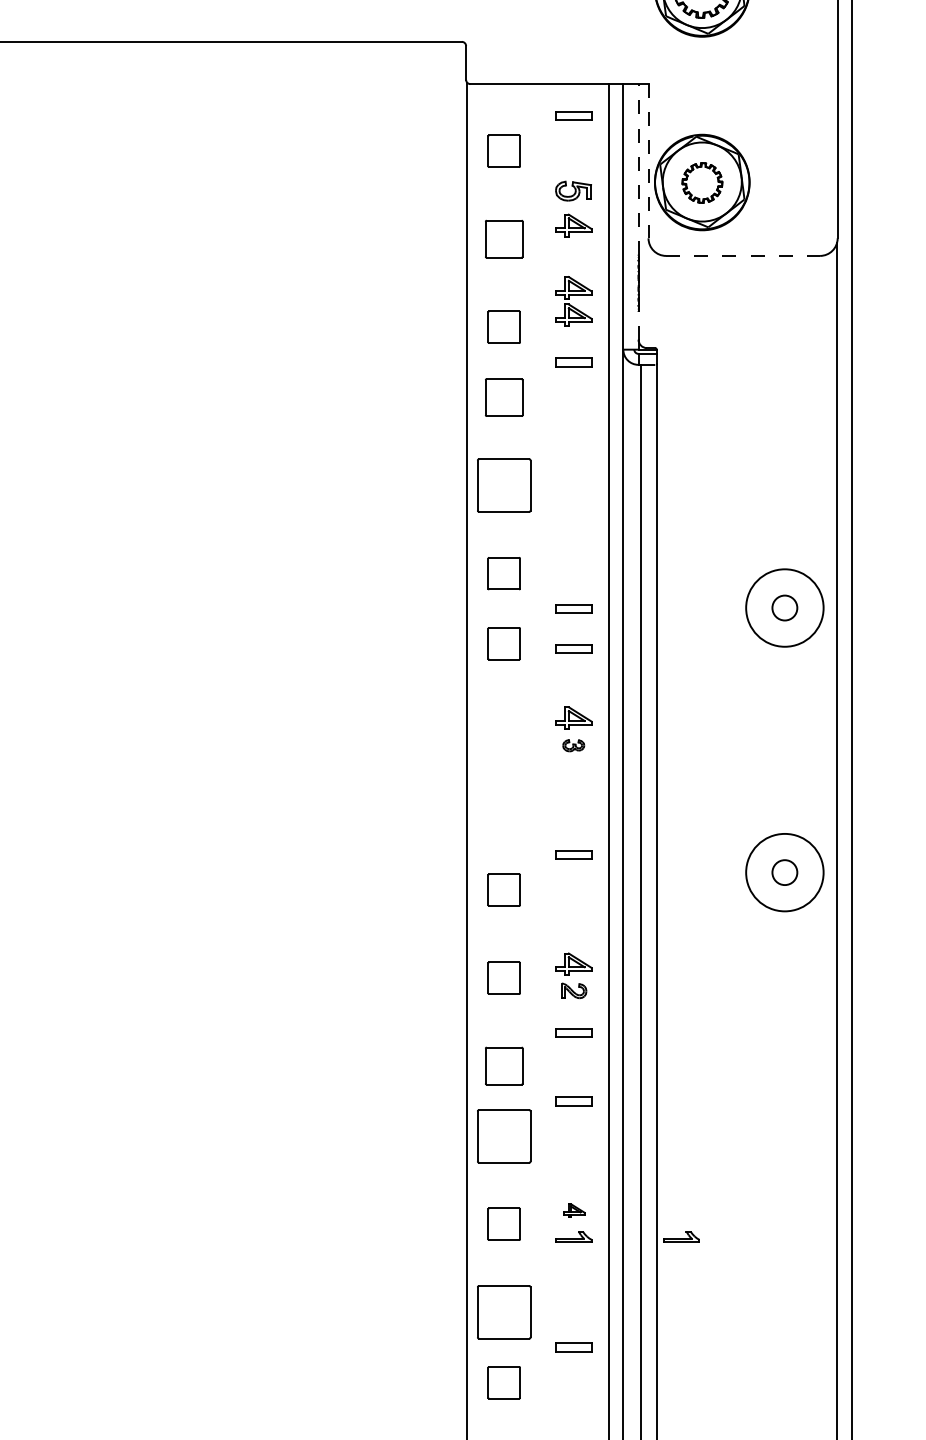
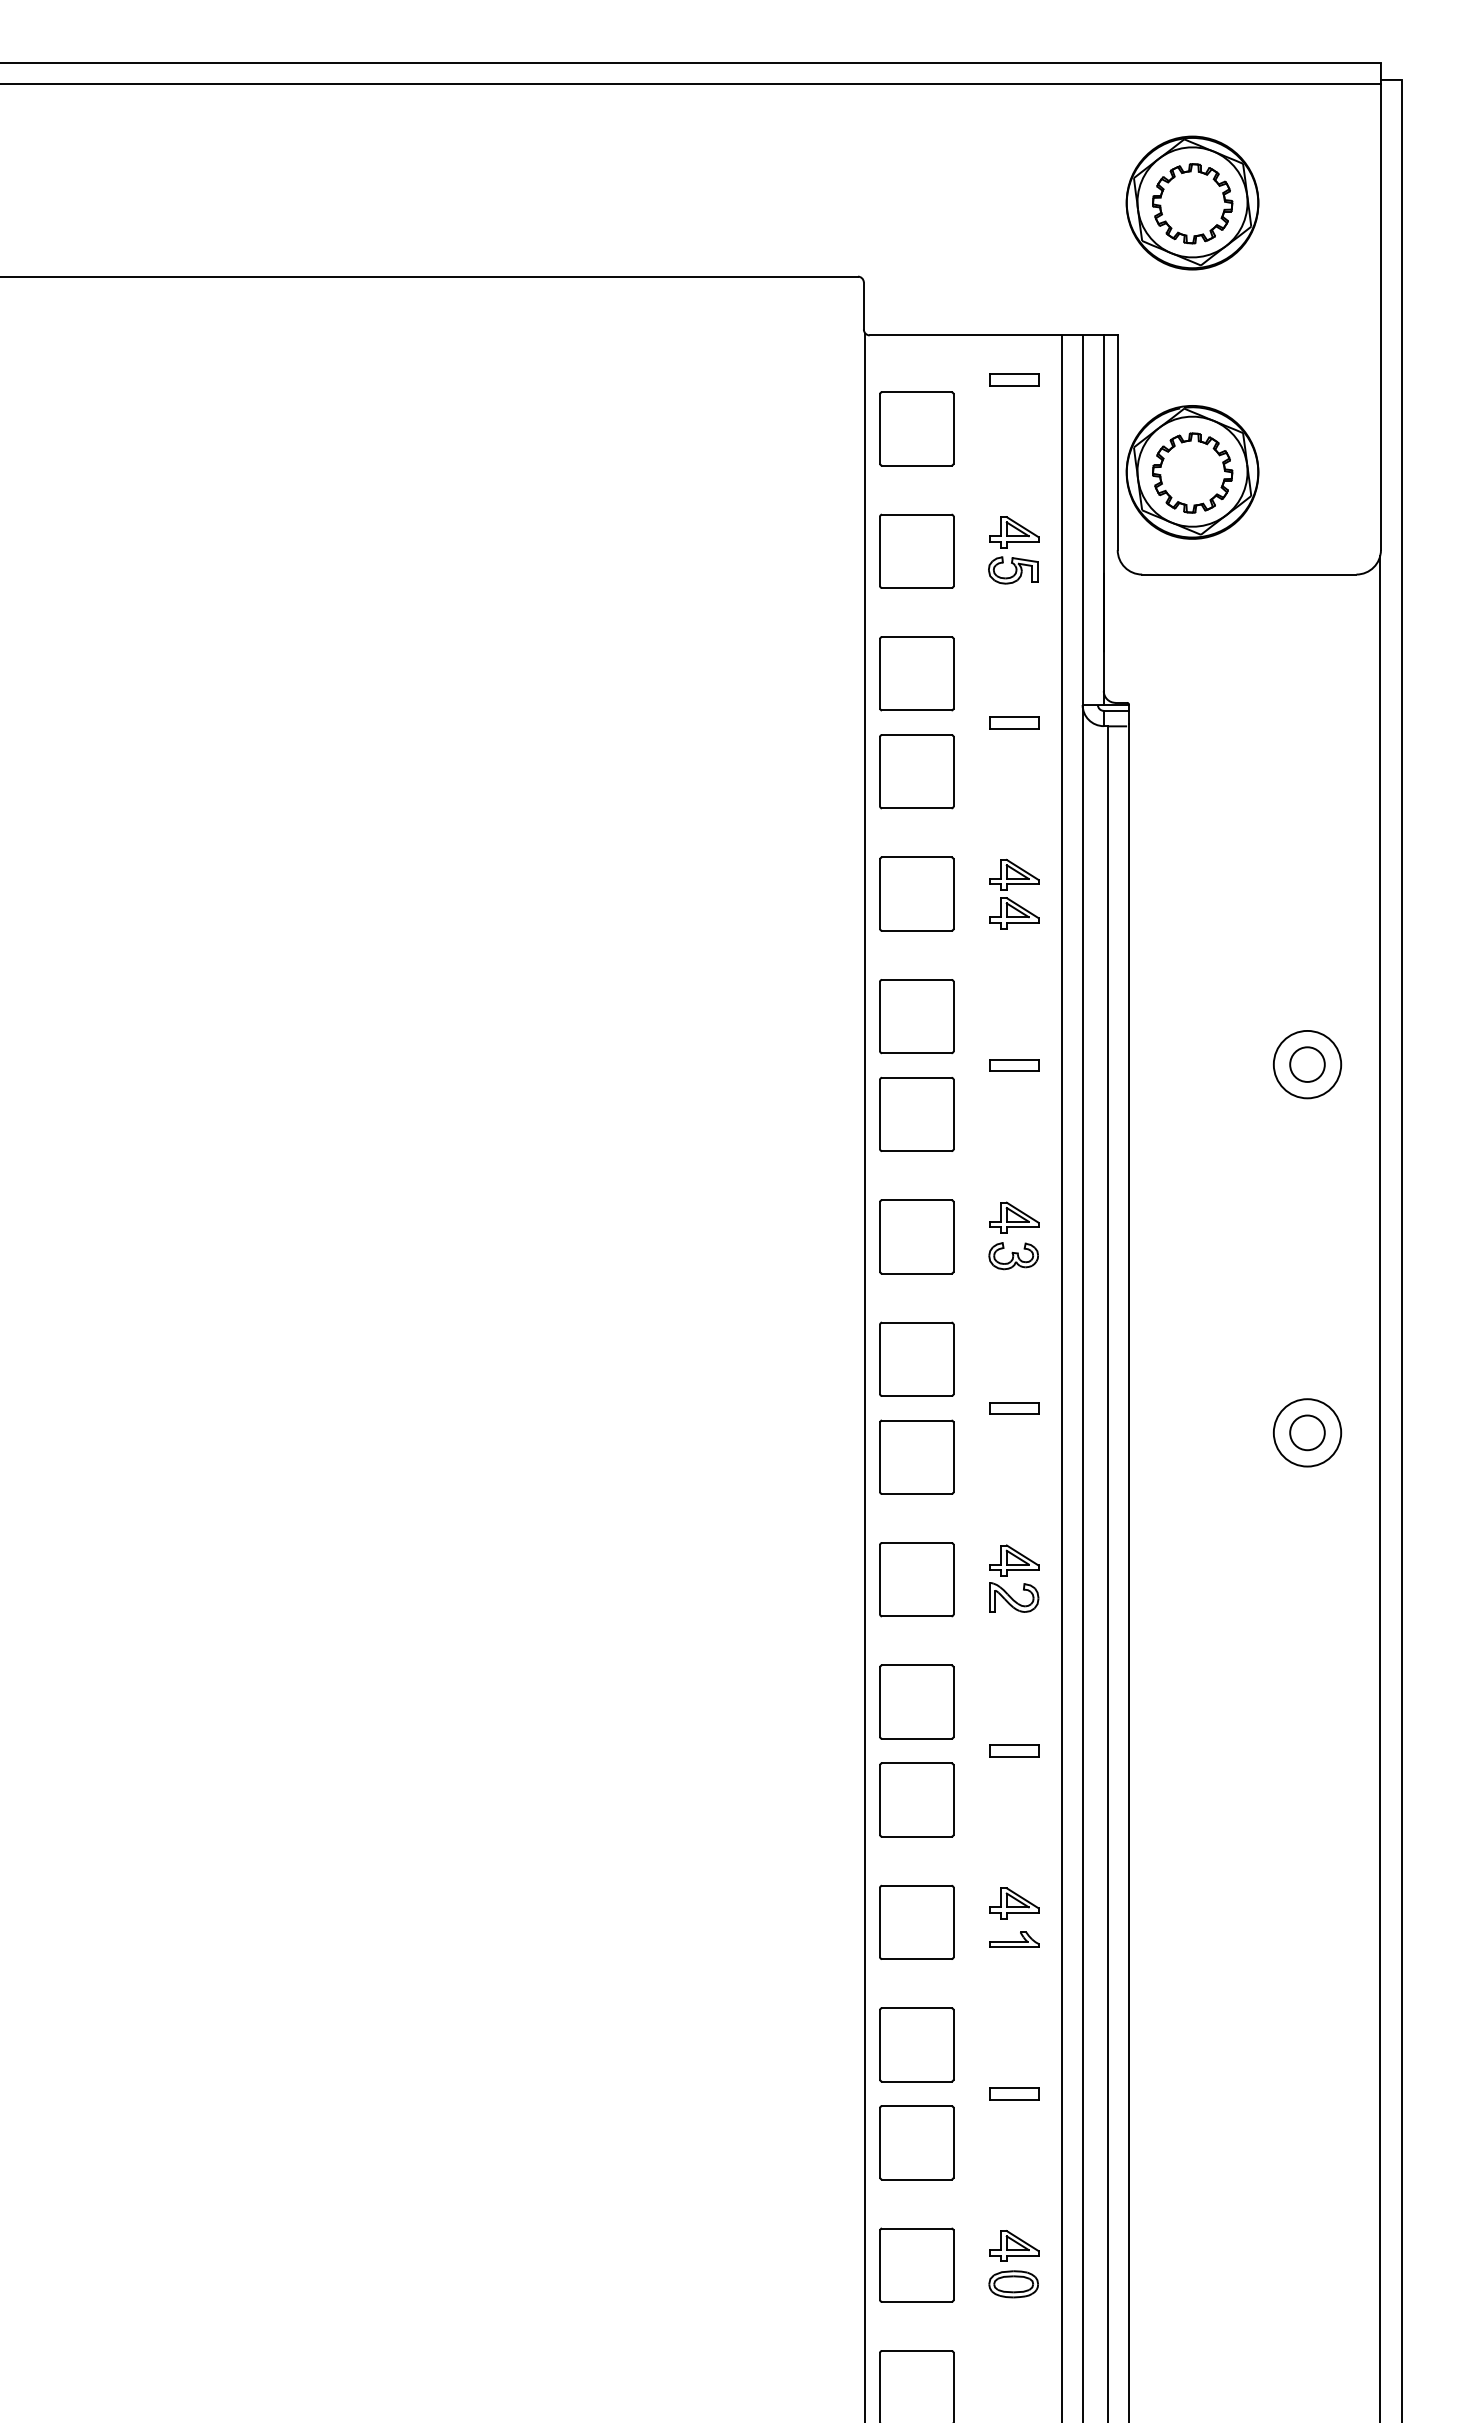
part: (503, 150) -> (916, 428), size x1.67
line: (648, 161) -> (1117, 443), dashed -> solid
part: (702, 182) -> (1192, 472), size x1.43
part: (573, 191) -> (1013, 570), moved
line: (638, 212) -> (1103, 513), dashed -> solid
part: (503, 238) -> (916, 550), size x1.43
line: (743, 255) -> (1249, 574), dashed -> solid
part: (570, 304) -> (1009, 898), moved
part: (503, 327) -> (916, 673), size x1.67
part: (503, 397) -> (916, 771), size x1.43
part: (503, 573) -> (916, 1016), size x1.67
circle: (784, 607) -> (1307, 1064), size x0.62
part: (503, 643) -> (916, 1113), size x1.67
part: (574, 648) -> (1014, 1121), removed
part: (503, 731) -> (916, 1236), added
part: (573, 745) -> (1013, 1256), size x1.67
part: (503, 819) -> (916, 1358), added
circle: (784, 872) -> (1307, 1432), size x0.62
part: (503, 889) -> (916, 1456), size x1.67
part: (503, 977) -> (916, 1579), size x1.67
part: (574, 990) -> (1014, 1597), size x1.43
part: (574, 1032) -> (1014, 1655), removed
part: (503, 1065) -> (916, 1701), size x1.43
part: (574, 1210) -> (1014, 1903), size x1.67
part: (503, 1223) -> (916, 1921), size x1.67
part: (682, 1236) -> (1164, 1939), removed
part: (503, 1382) -> (916, 2142), size x1.67

